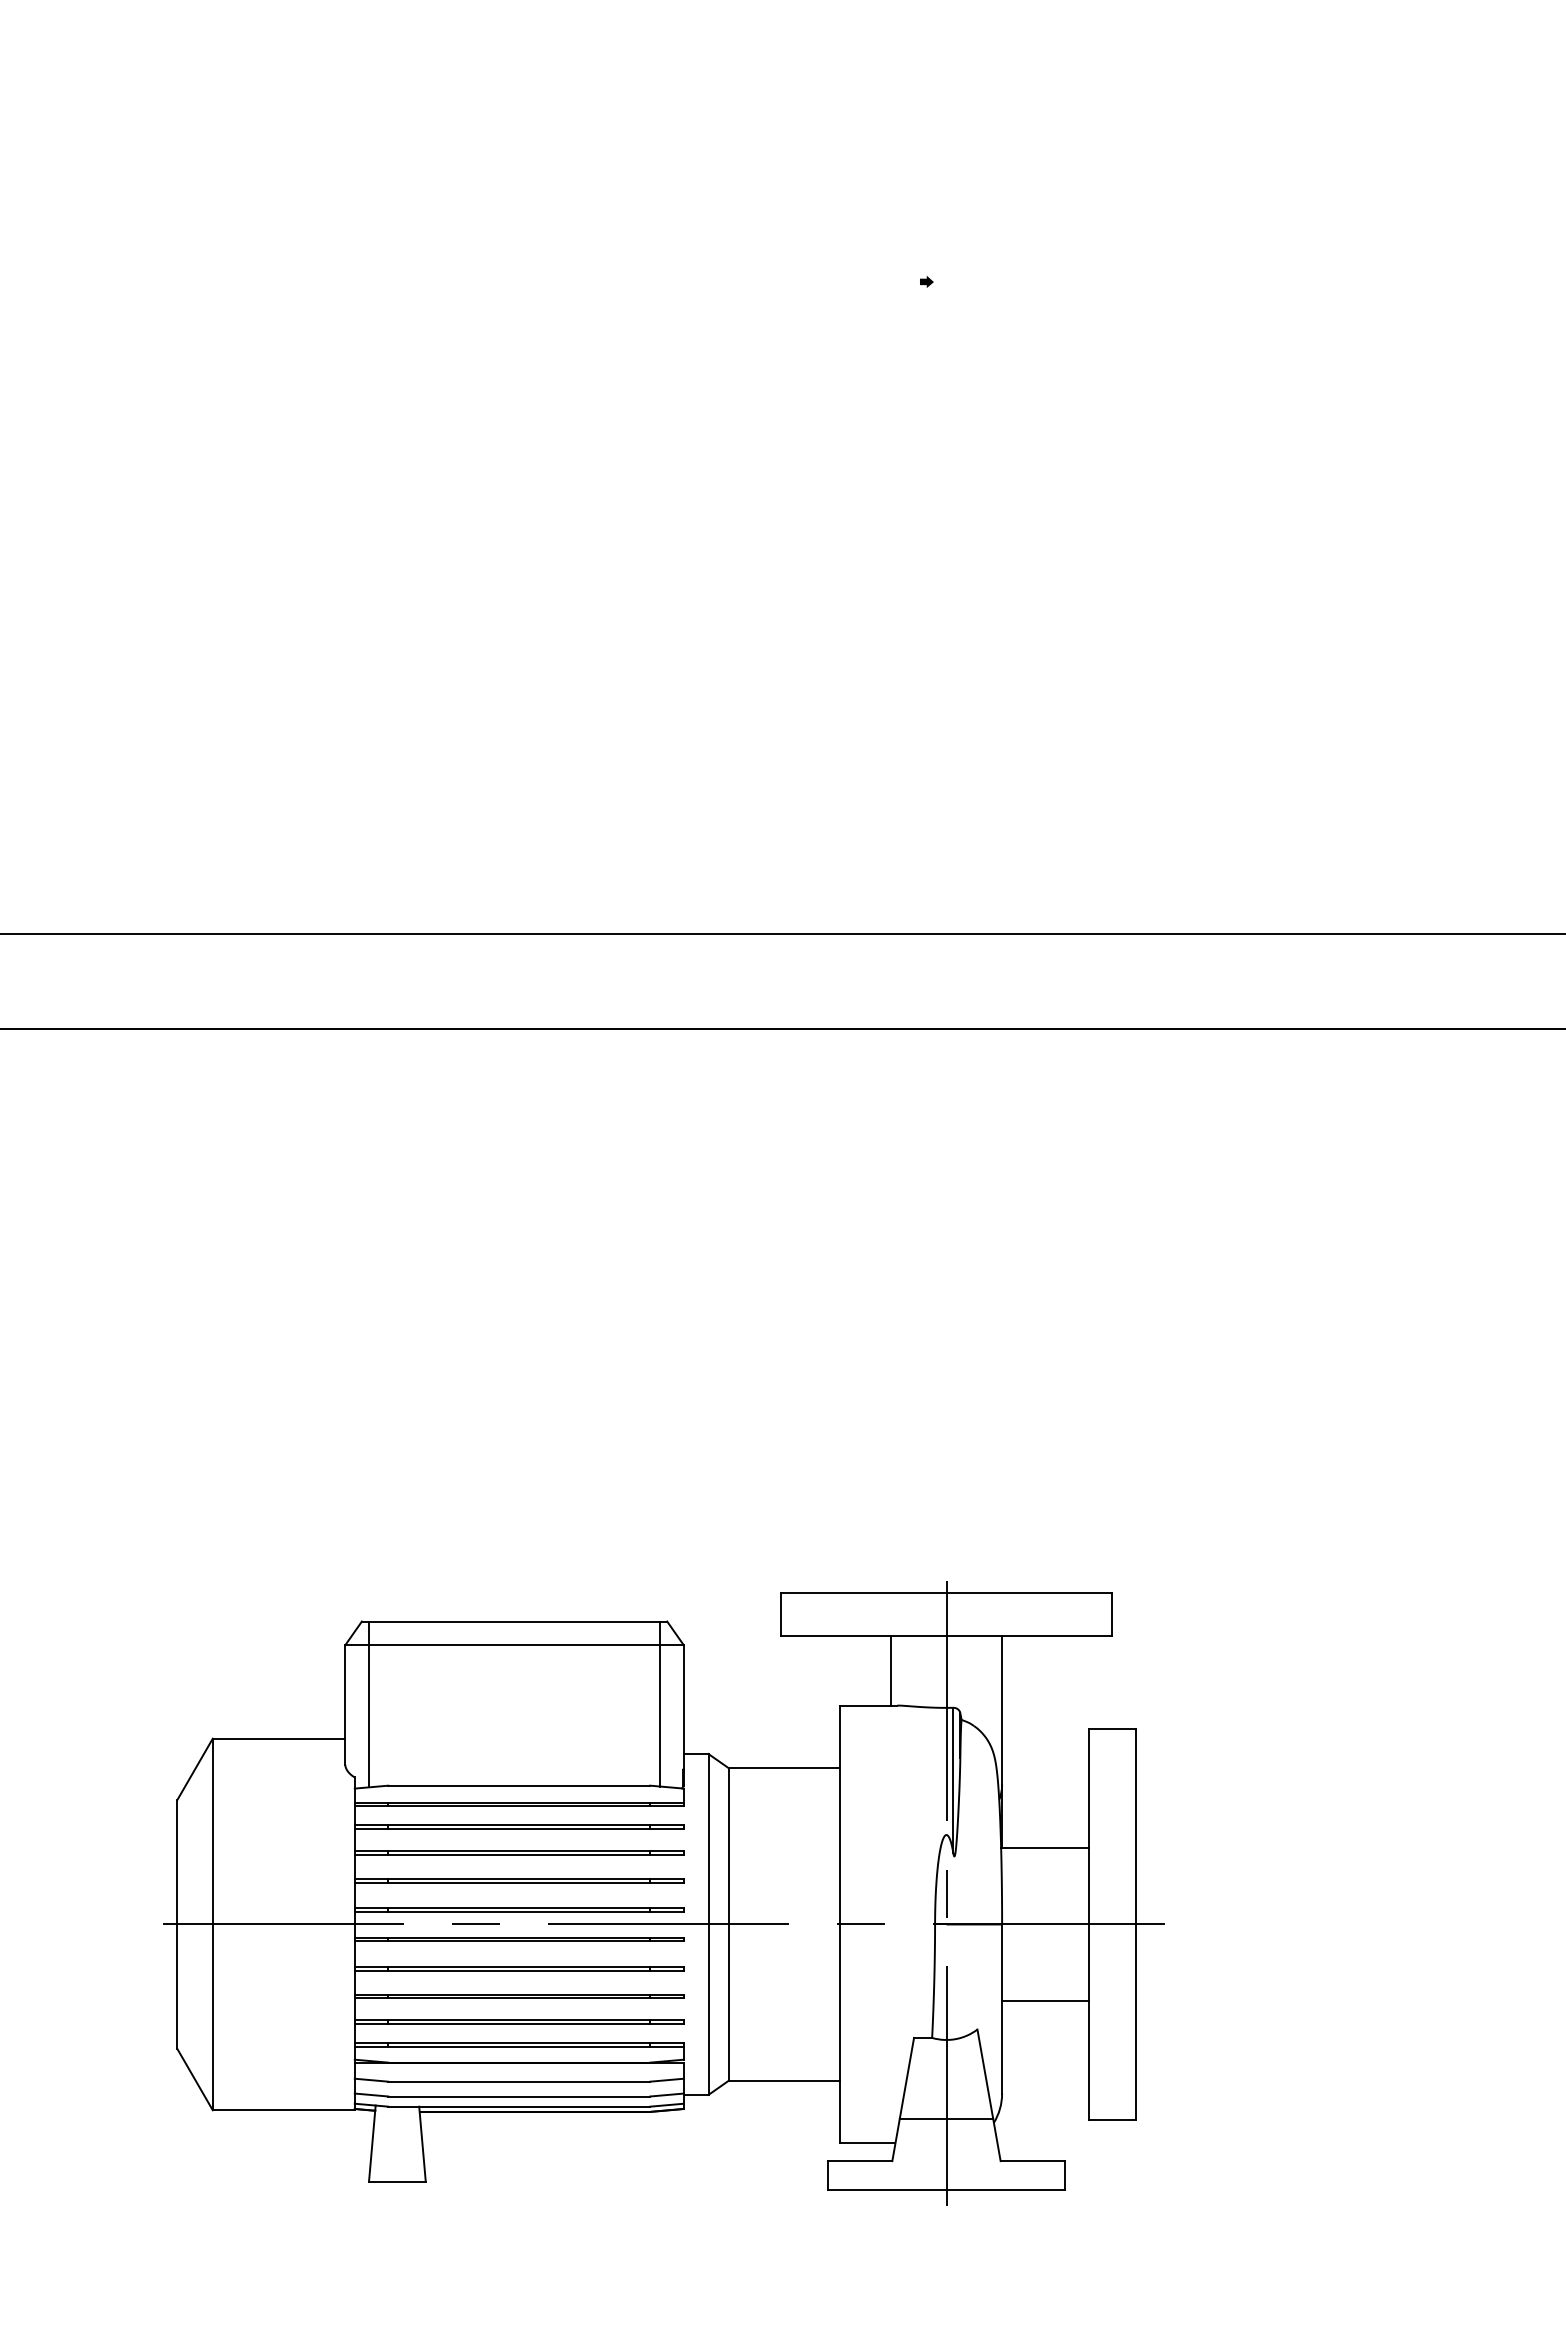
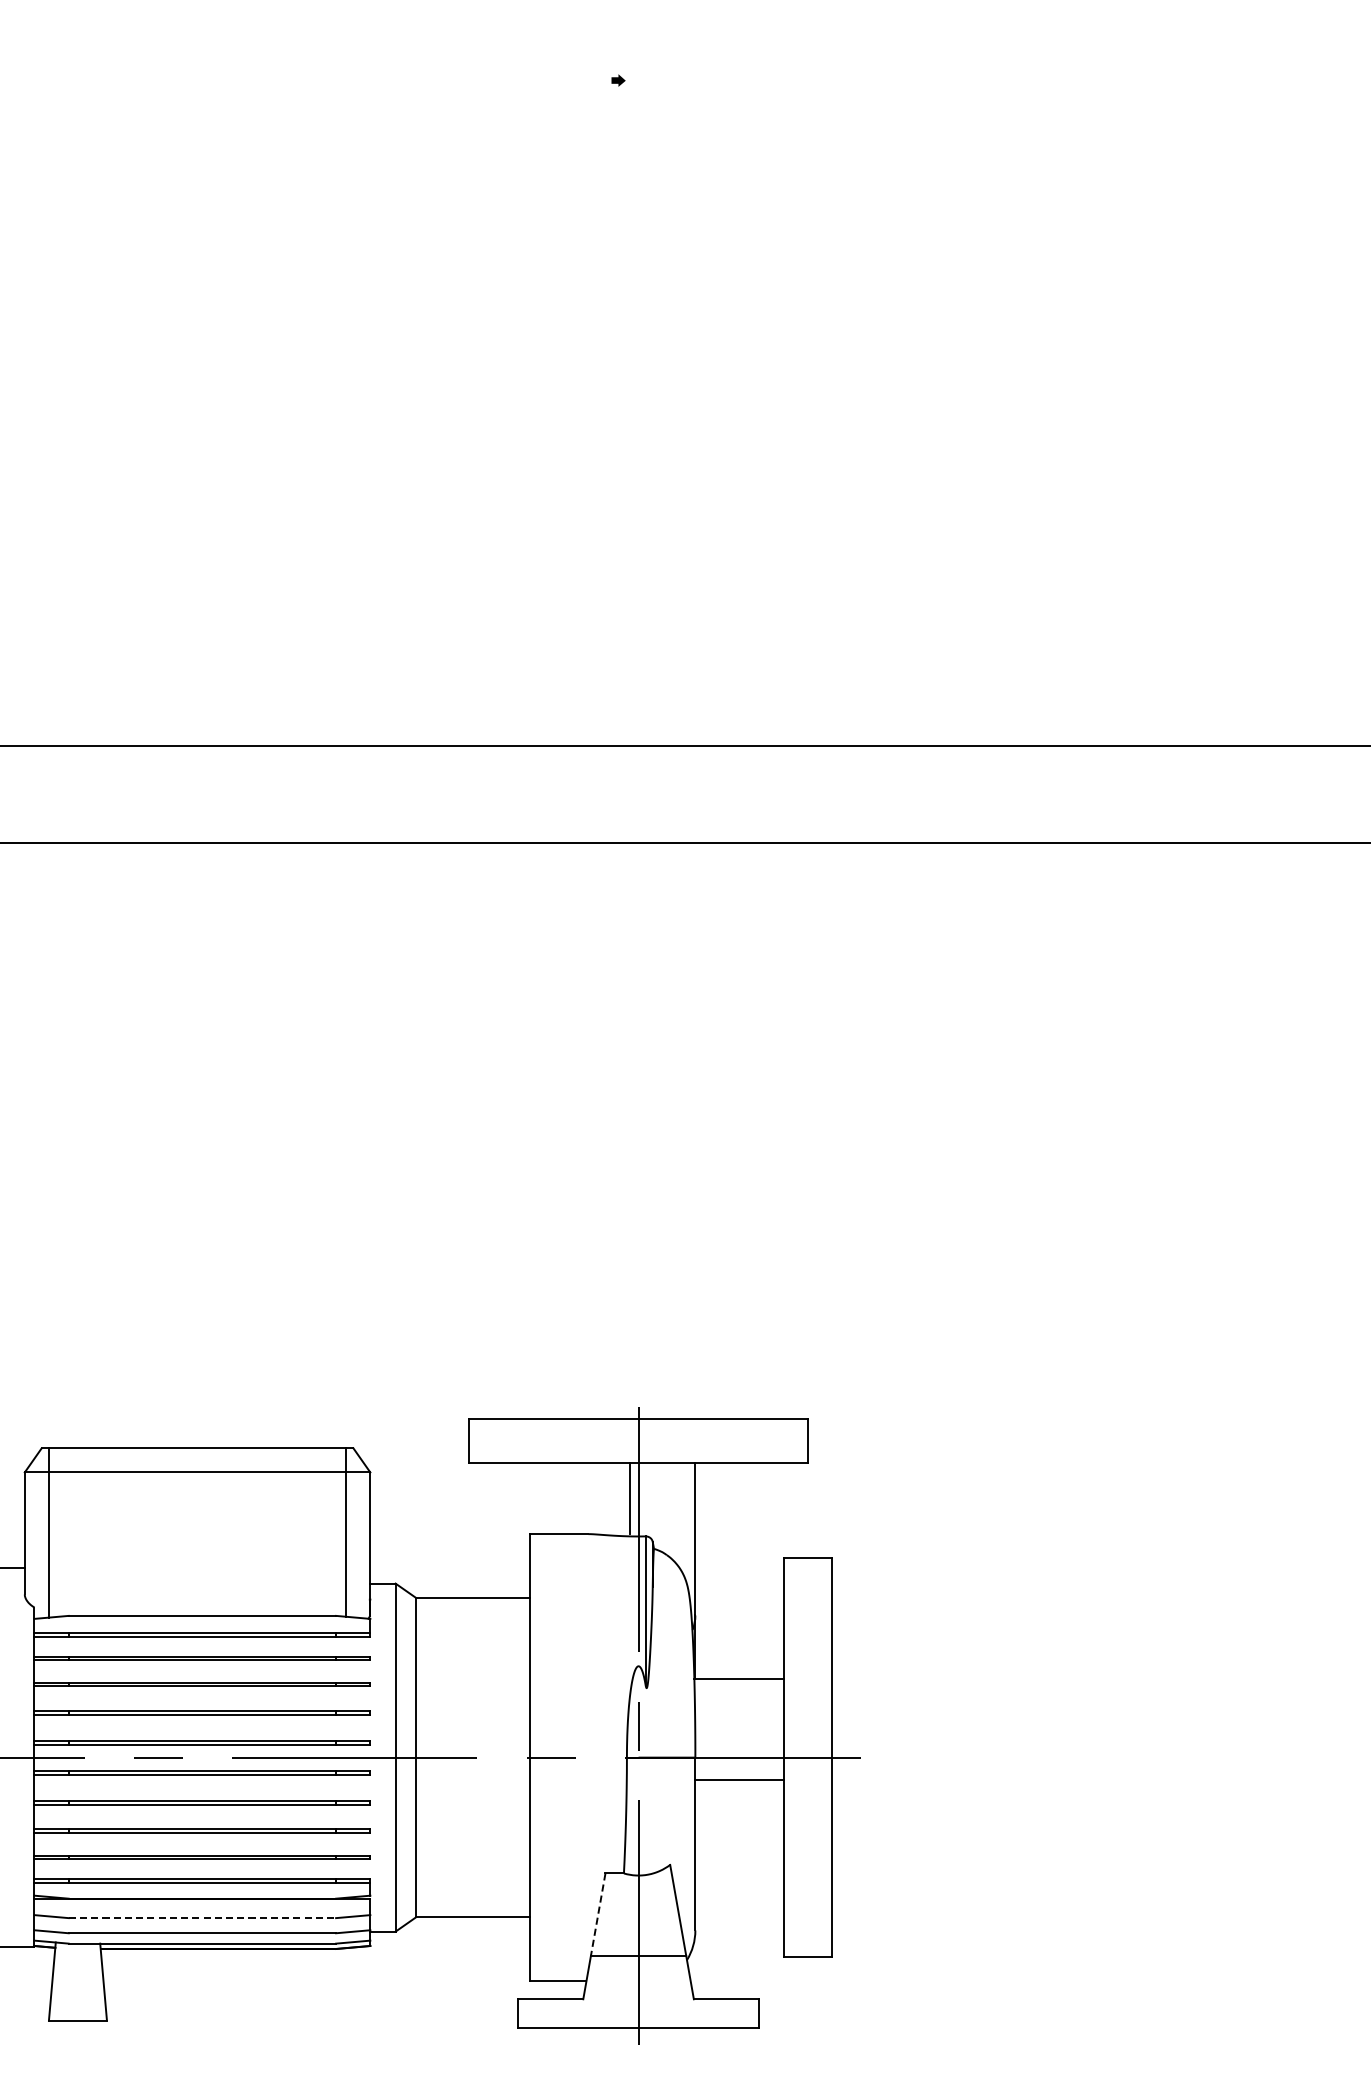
line: (890, 1670) -> (629, 1498), moved
line: (1045, 2001) -> (739, 1780), moved
line: (906, 2078) -> (597, 1914), solid -> dashed
line: (519, 2081) -> (202, 1917), solid -> dashed

